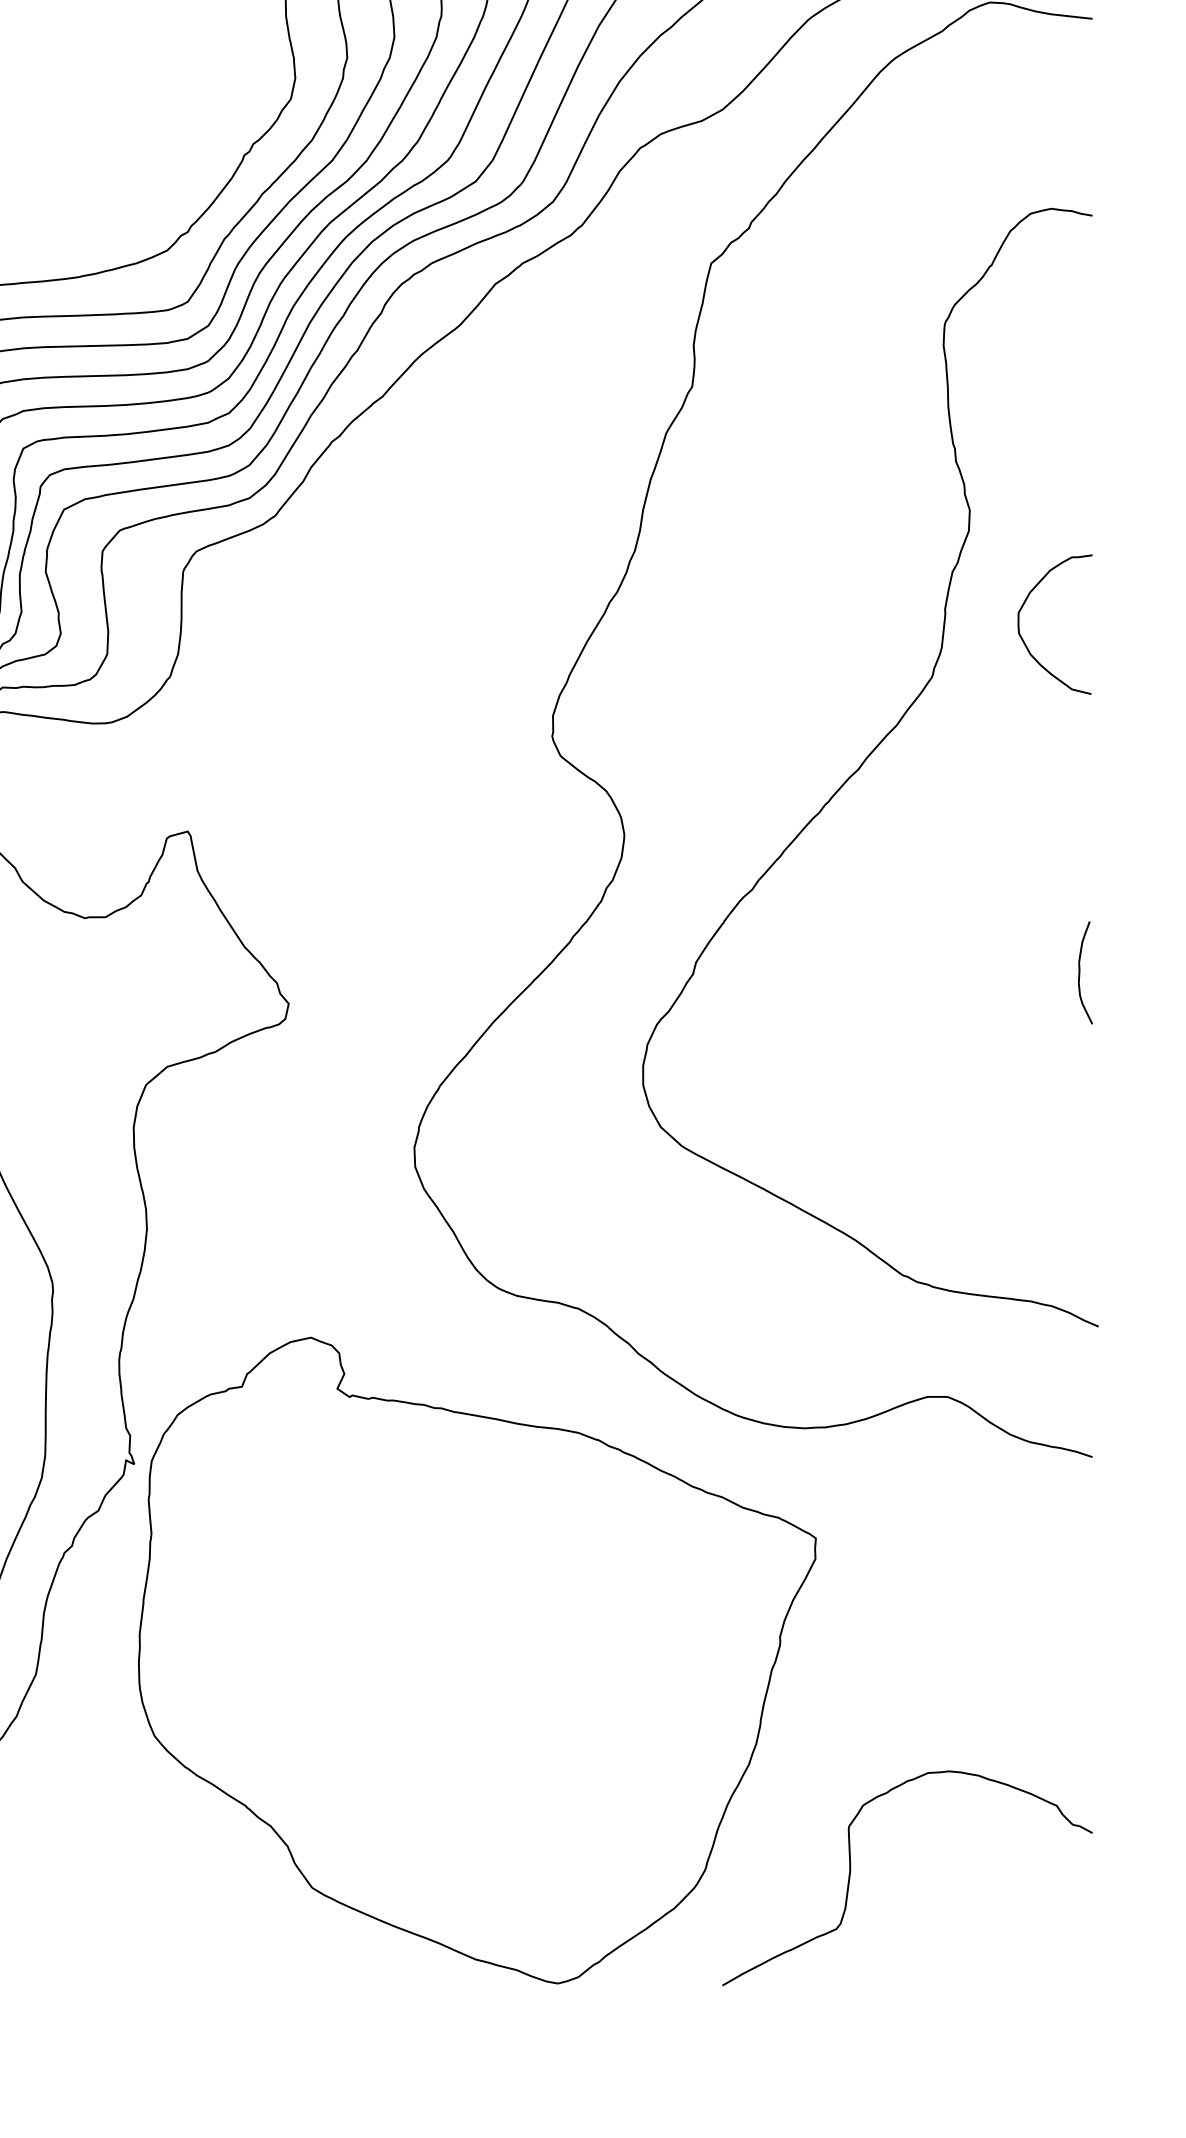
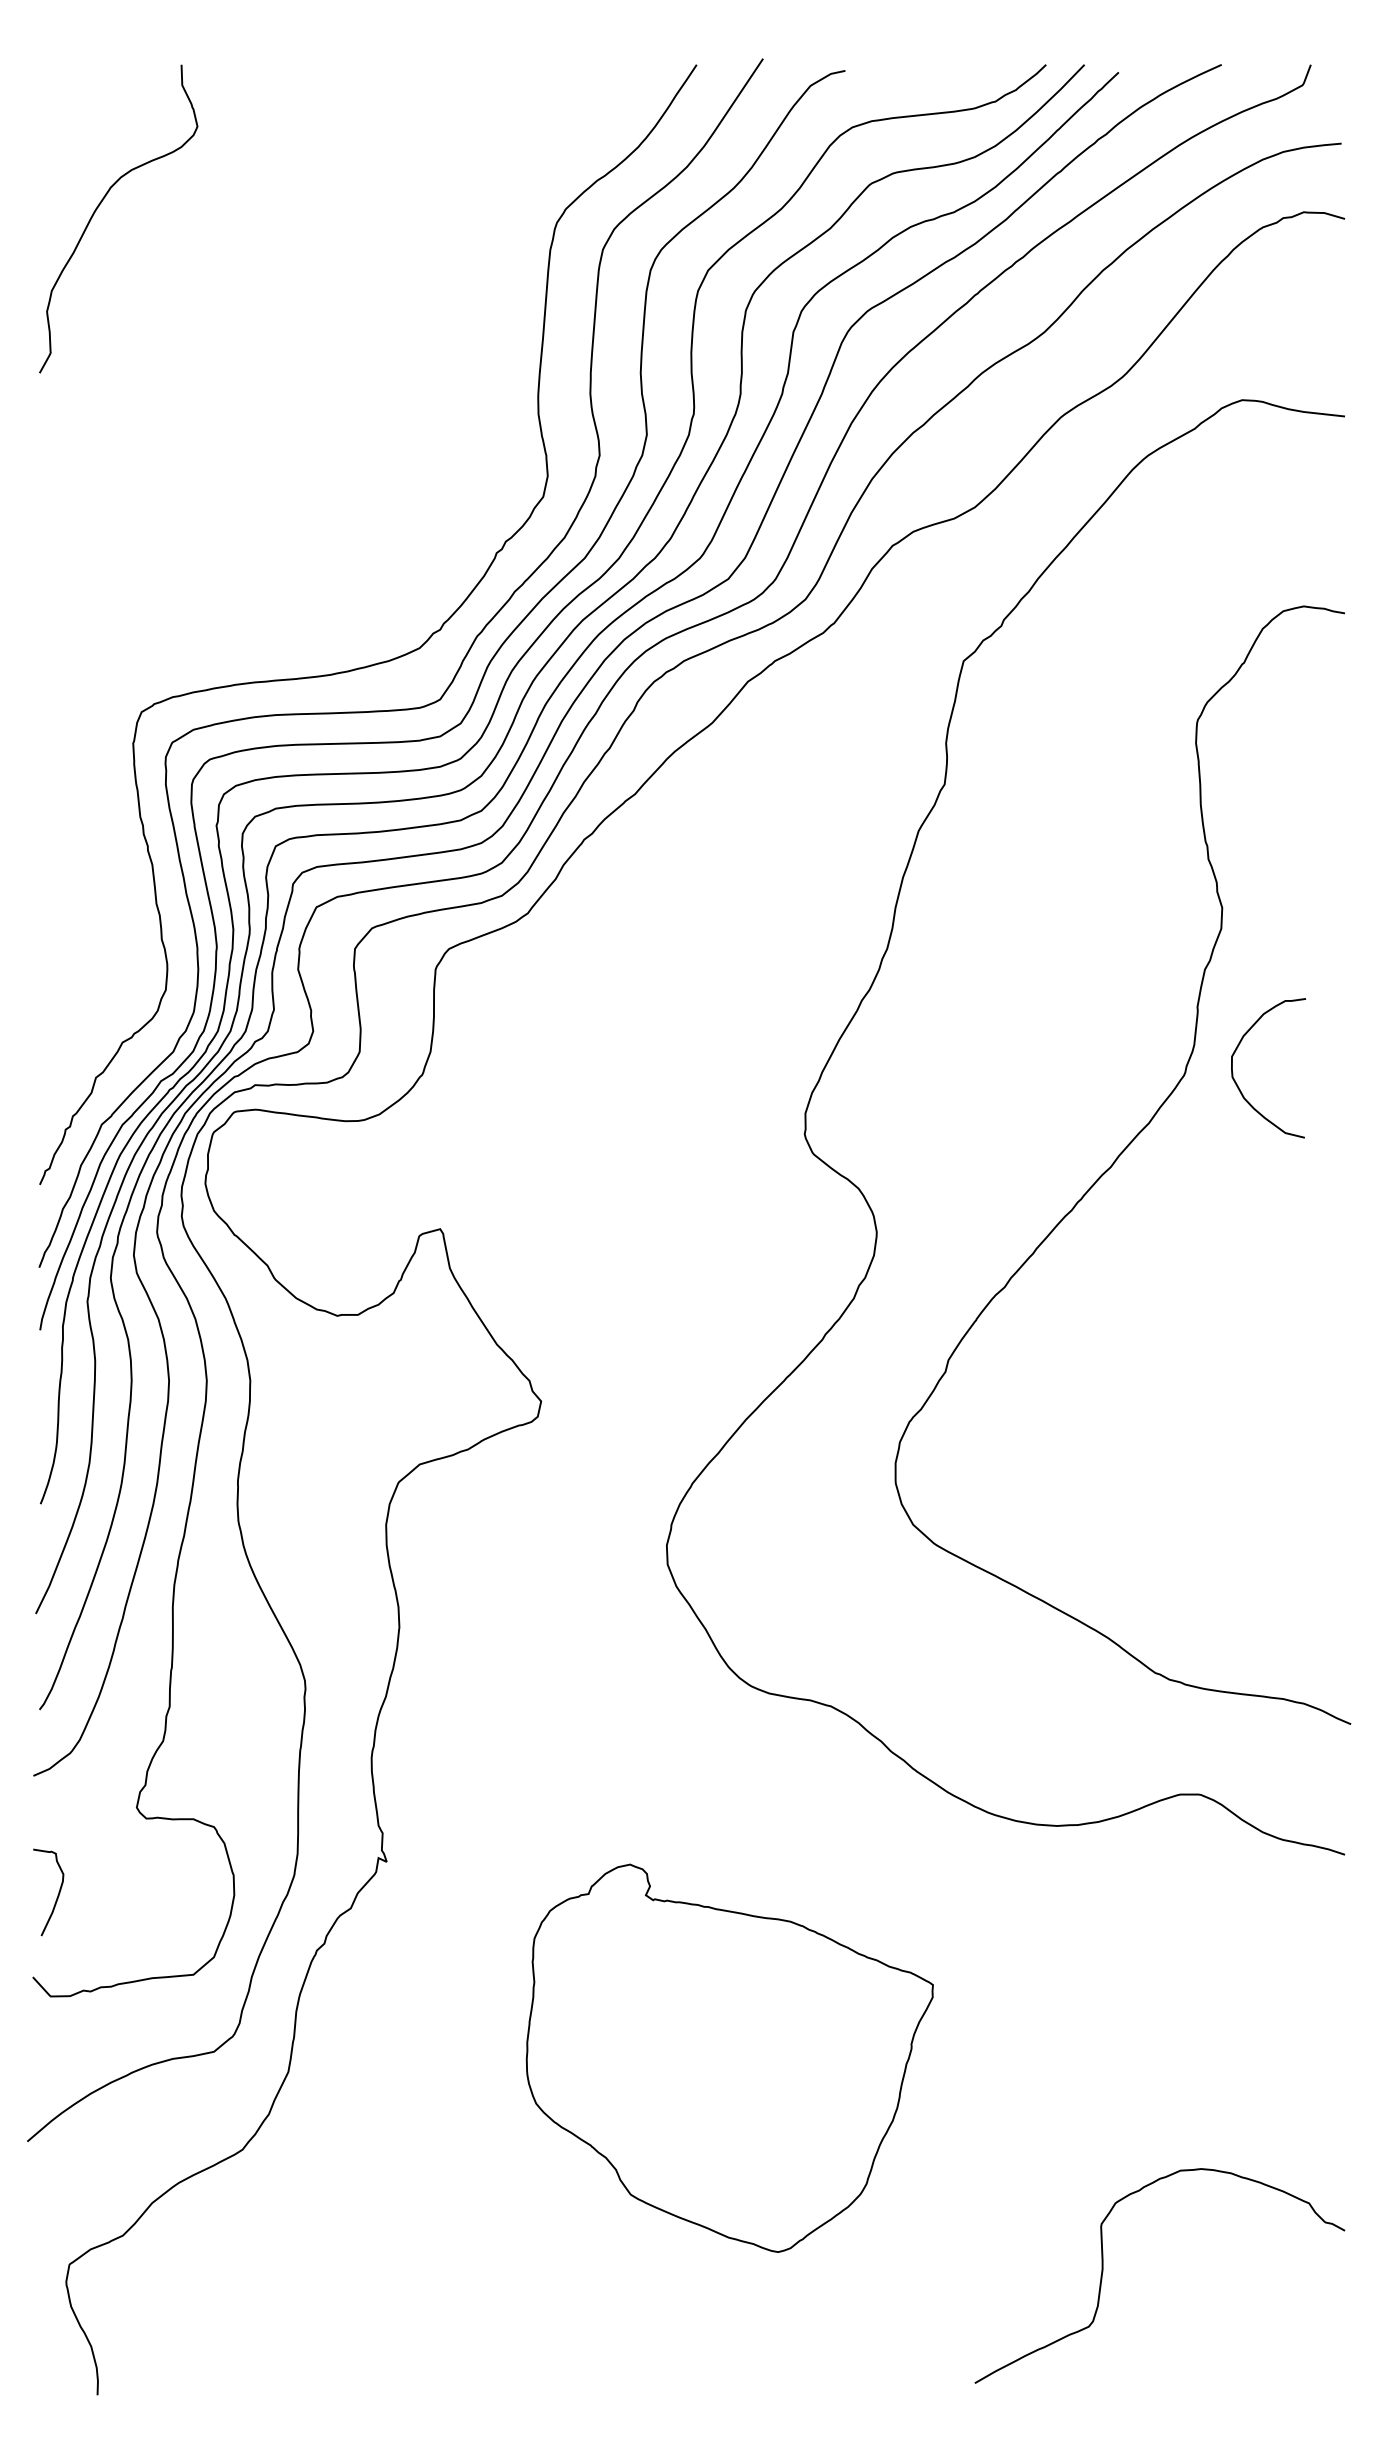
curve: (1025, 641) -> (1238, 1085), moved
curve: (1080, 972) -> (1332, 1370), removed
part: (477, 1660) -> (729, 2058), size x0.6

